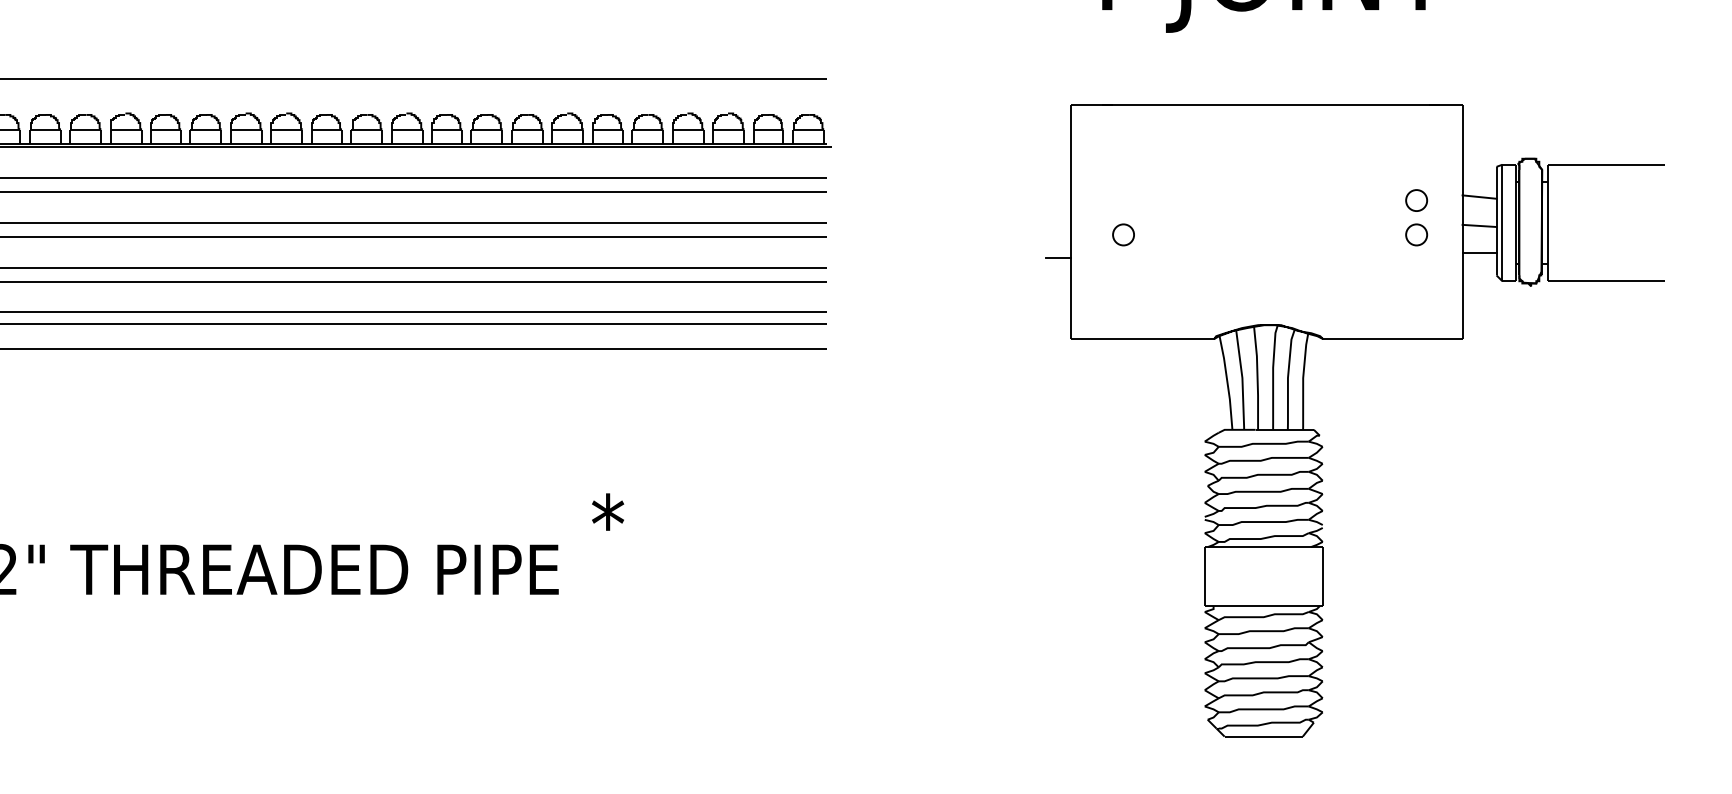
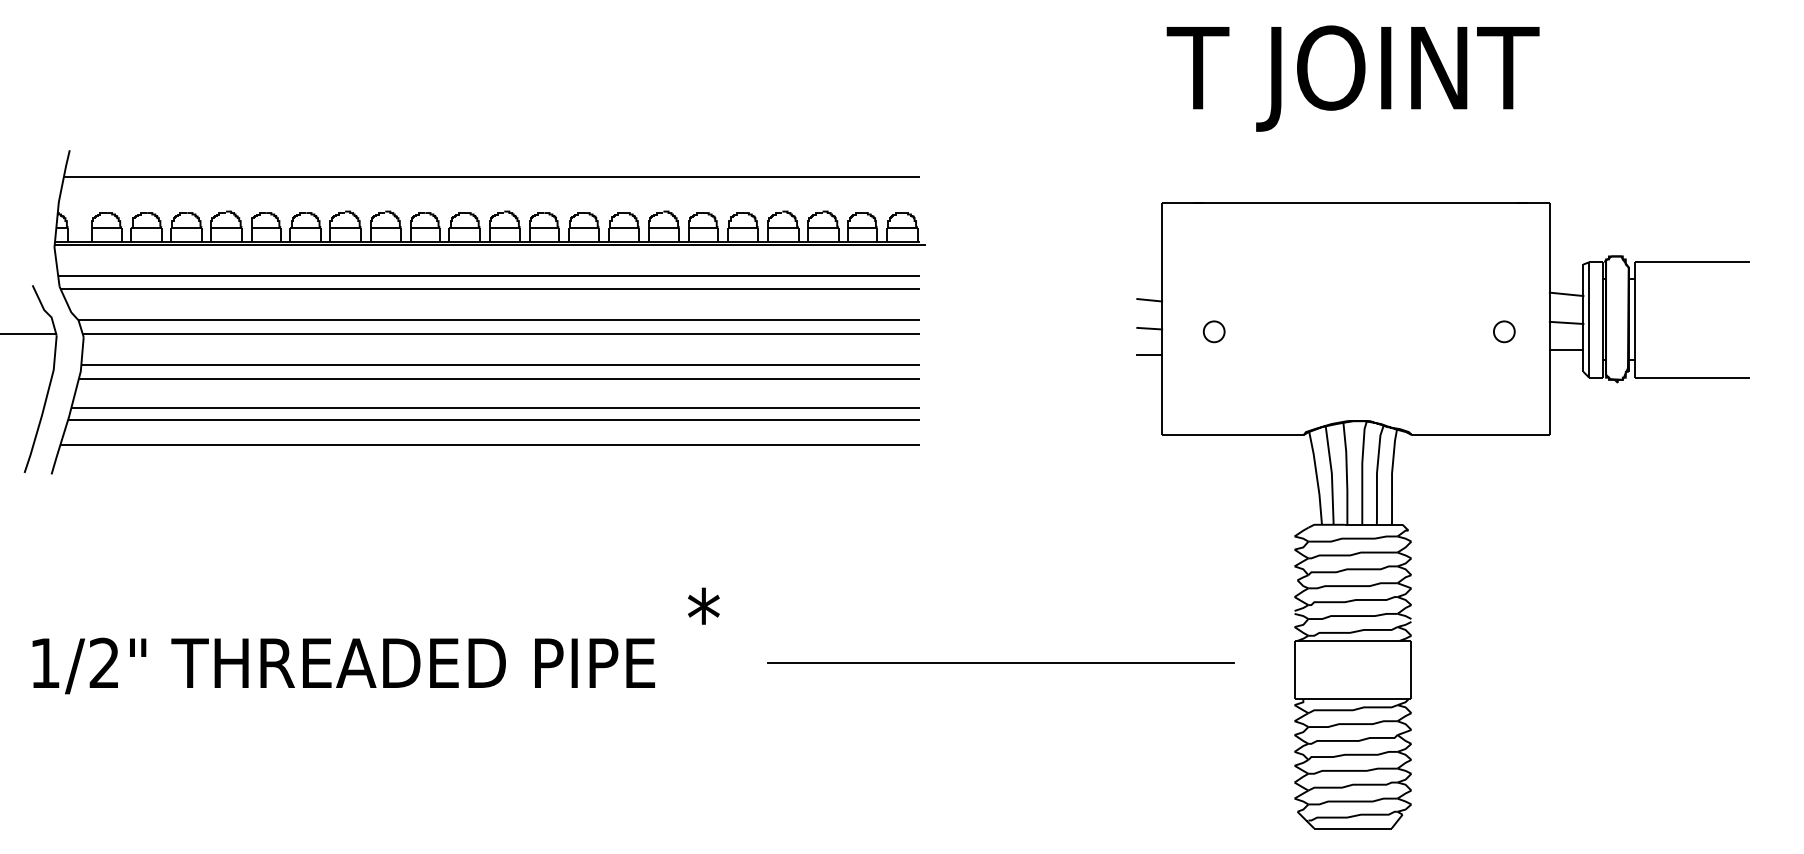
circle: (1416, 200) -> (1504, 297), removed
line: (1058, 203) -> (1149, 300), added
line: (1058, 231) -> (1149, 328), added
line: (907, 568) -> (1000, 662), added

